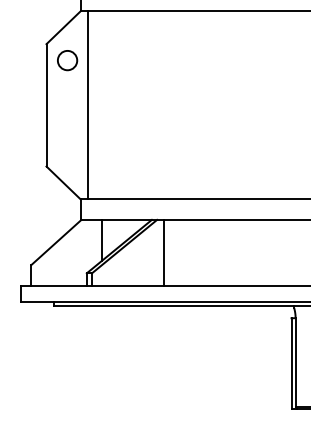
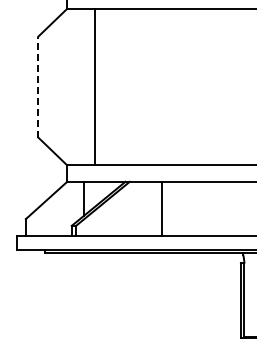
circle: (67, 59) -> (55, 49), removed
line: (87, 104) -> (94, 86), moved
line: (46, 105) -> (38, 87), solid -> dashed
line: (163, 252) -> (162, 208), moved

